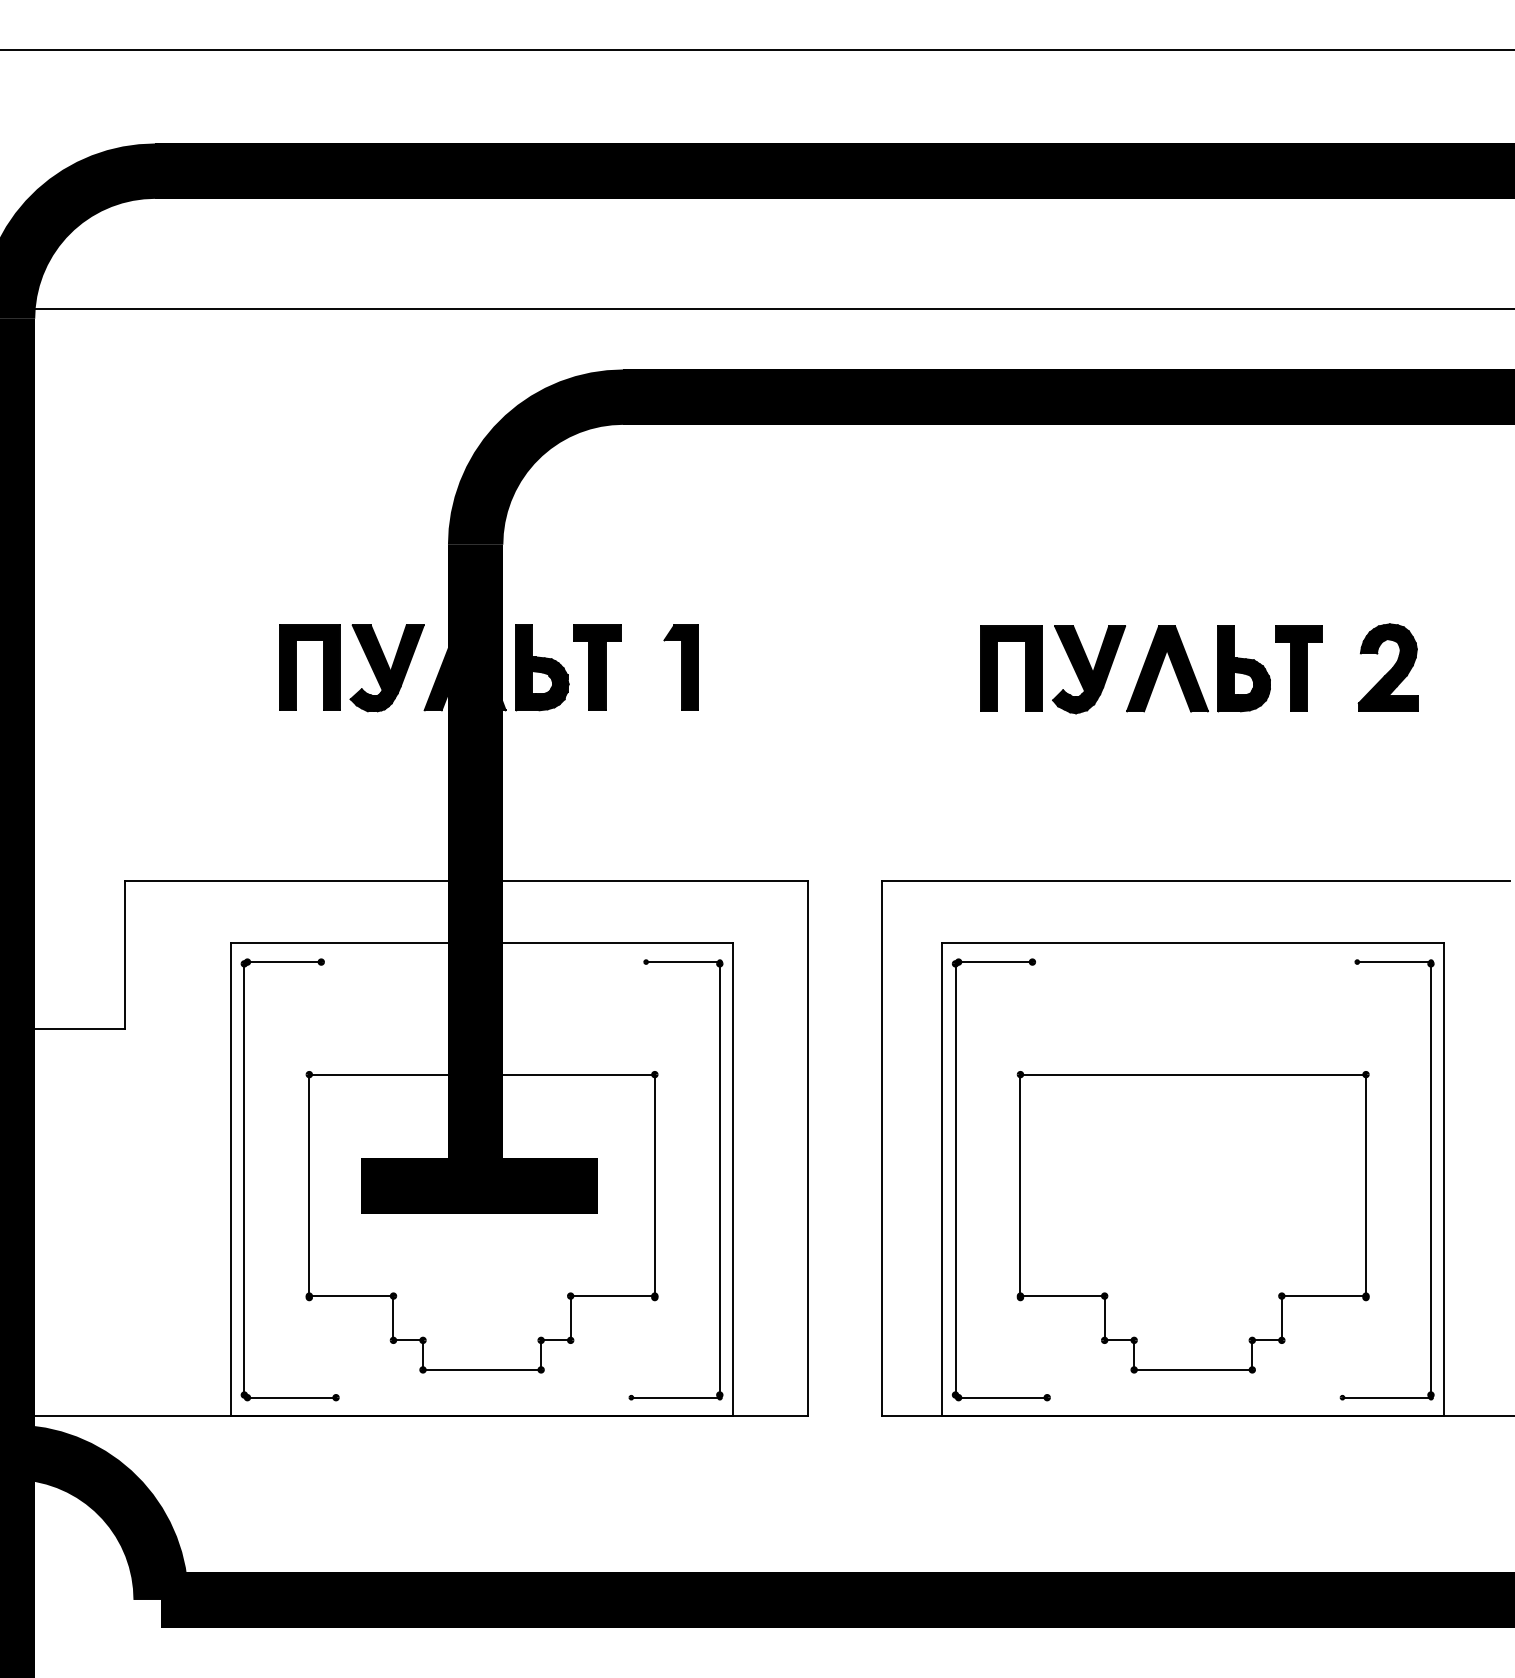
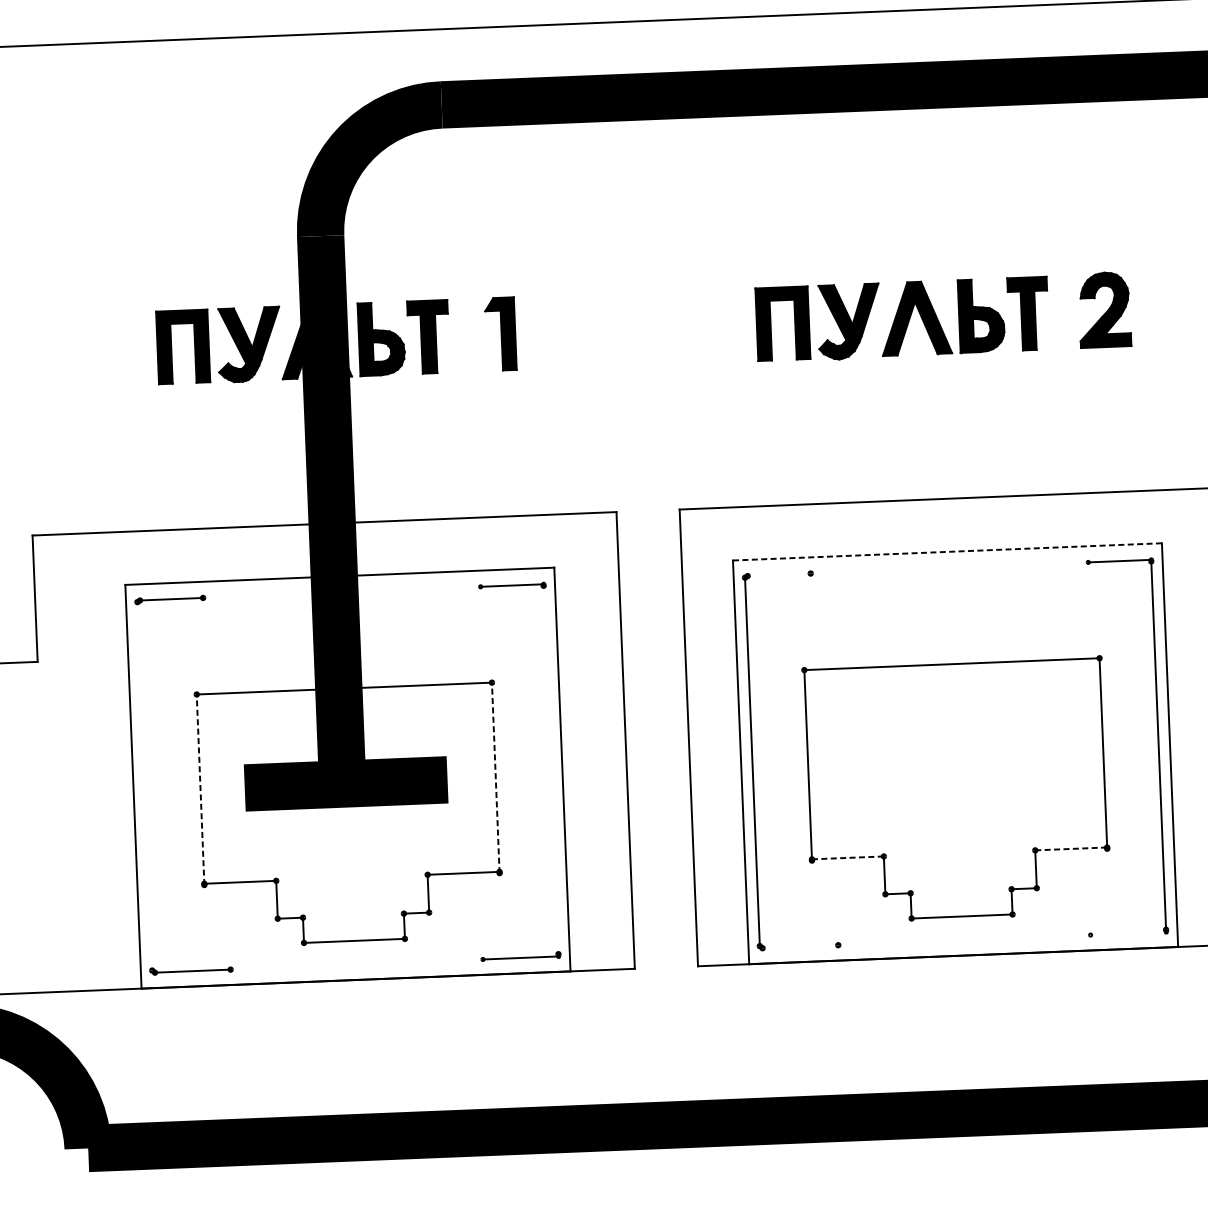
line: (1192, 943) -> (946, 552), solid -> dashed
line: (995, 962) -> (779, 575), removed
line: (244, 1179) -> (144, 786), removed
line: (719, 1179) -> (550, 770), removed
line: (309, 1185) -> (200, 789), solid -> dashed
line: (654, 1185) -> (495, 777), solid -> dashed
line: (1063, 1296) -> (848, 858), solid -> dashed
line: (1324, 1296) -> (1071, 849), solid -> dashed
line: (1002, 1397) -> (800, 946), removed
line: (1386, 1397) -> (1128, 933), removed

